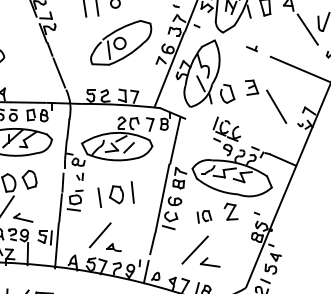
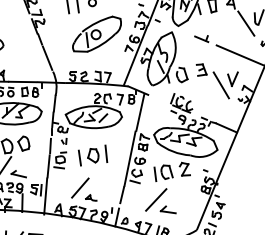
part: (251, 48) -> (201, 38), size x1.67
part: (291, 98) -> (233, 78), added
part: (204, 216) -> (163, 173), size x1.67

